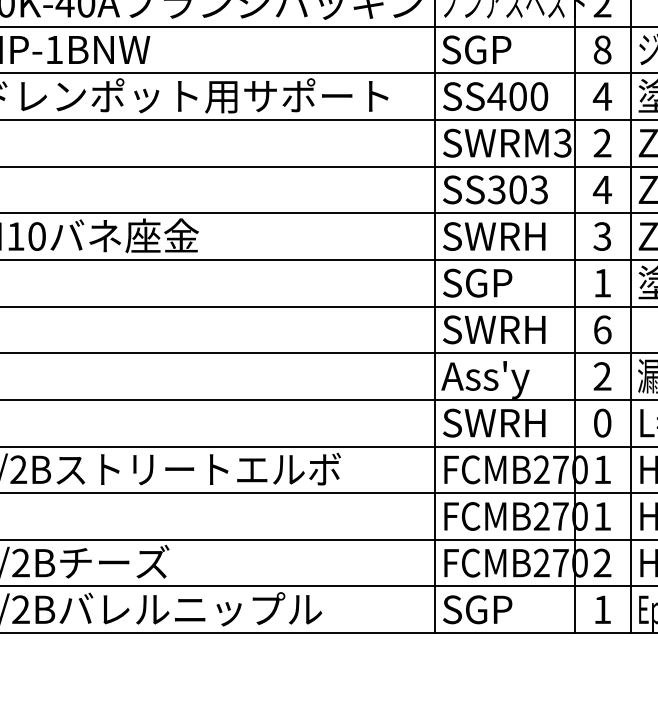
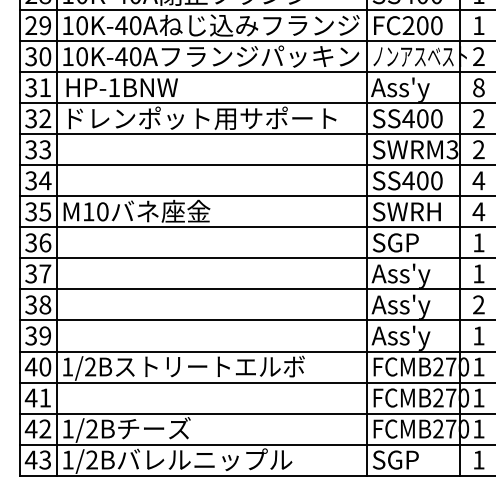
text: (484, 52) -> (400, 89), SGP -> Ass'y
text: (601, 96) -> (478, 118), 4 -> 2
text: (517, 189) -> (422, 180), SS303 -> SS400
text: (601, 236) -> (478, 211), 3 -> 4
text: (601, 329) -> (478, 273), 6 -> 1
text: (492, 332) -> (405, 275), SWRH -> Ass'y
text: (601, 422) -> (478, 335), 0 -> 1
text: (492, 425) -> (405, 337), SWRH -> Ass'y
text: (601, 562) -> (478, 428), 2 -> 1

